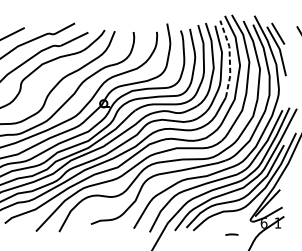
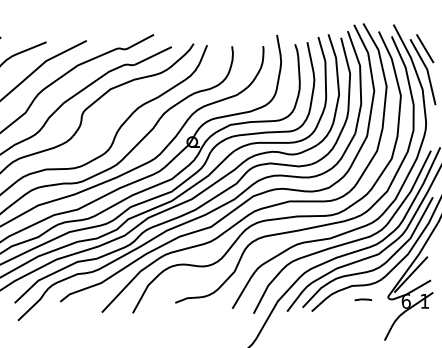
line: (229, 58) -> (360, 81), dashed -> solid
line: (232, 234) -> (363, 299), moved

